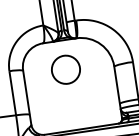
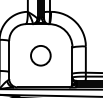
circle: (65, 69) -> (40, 55), moved

